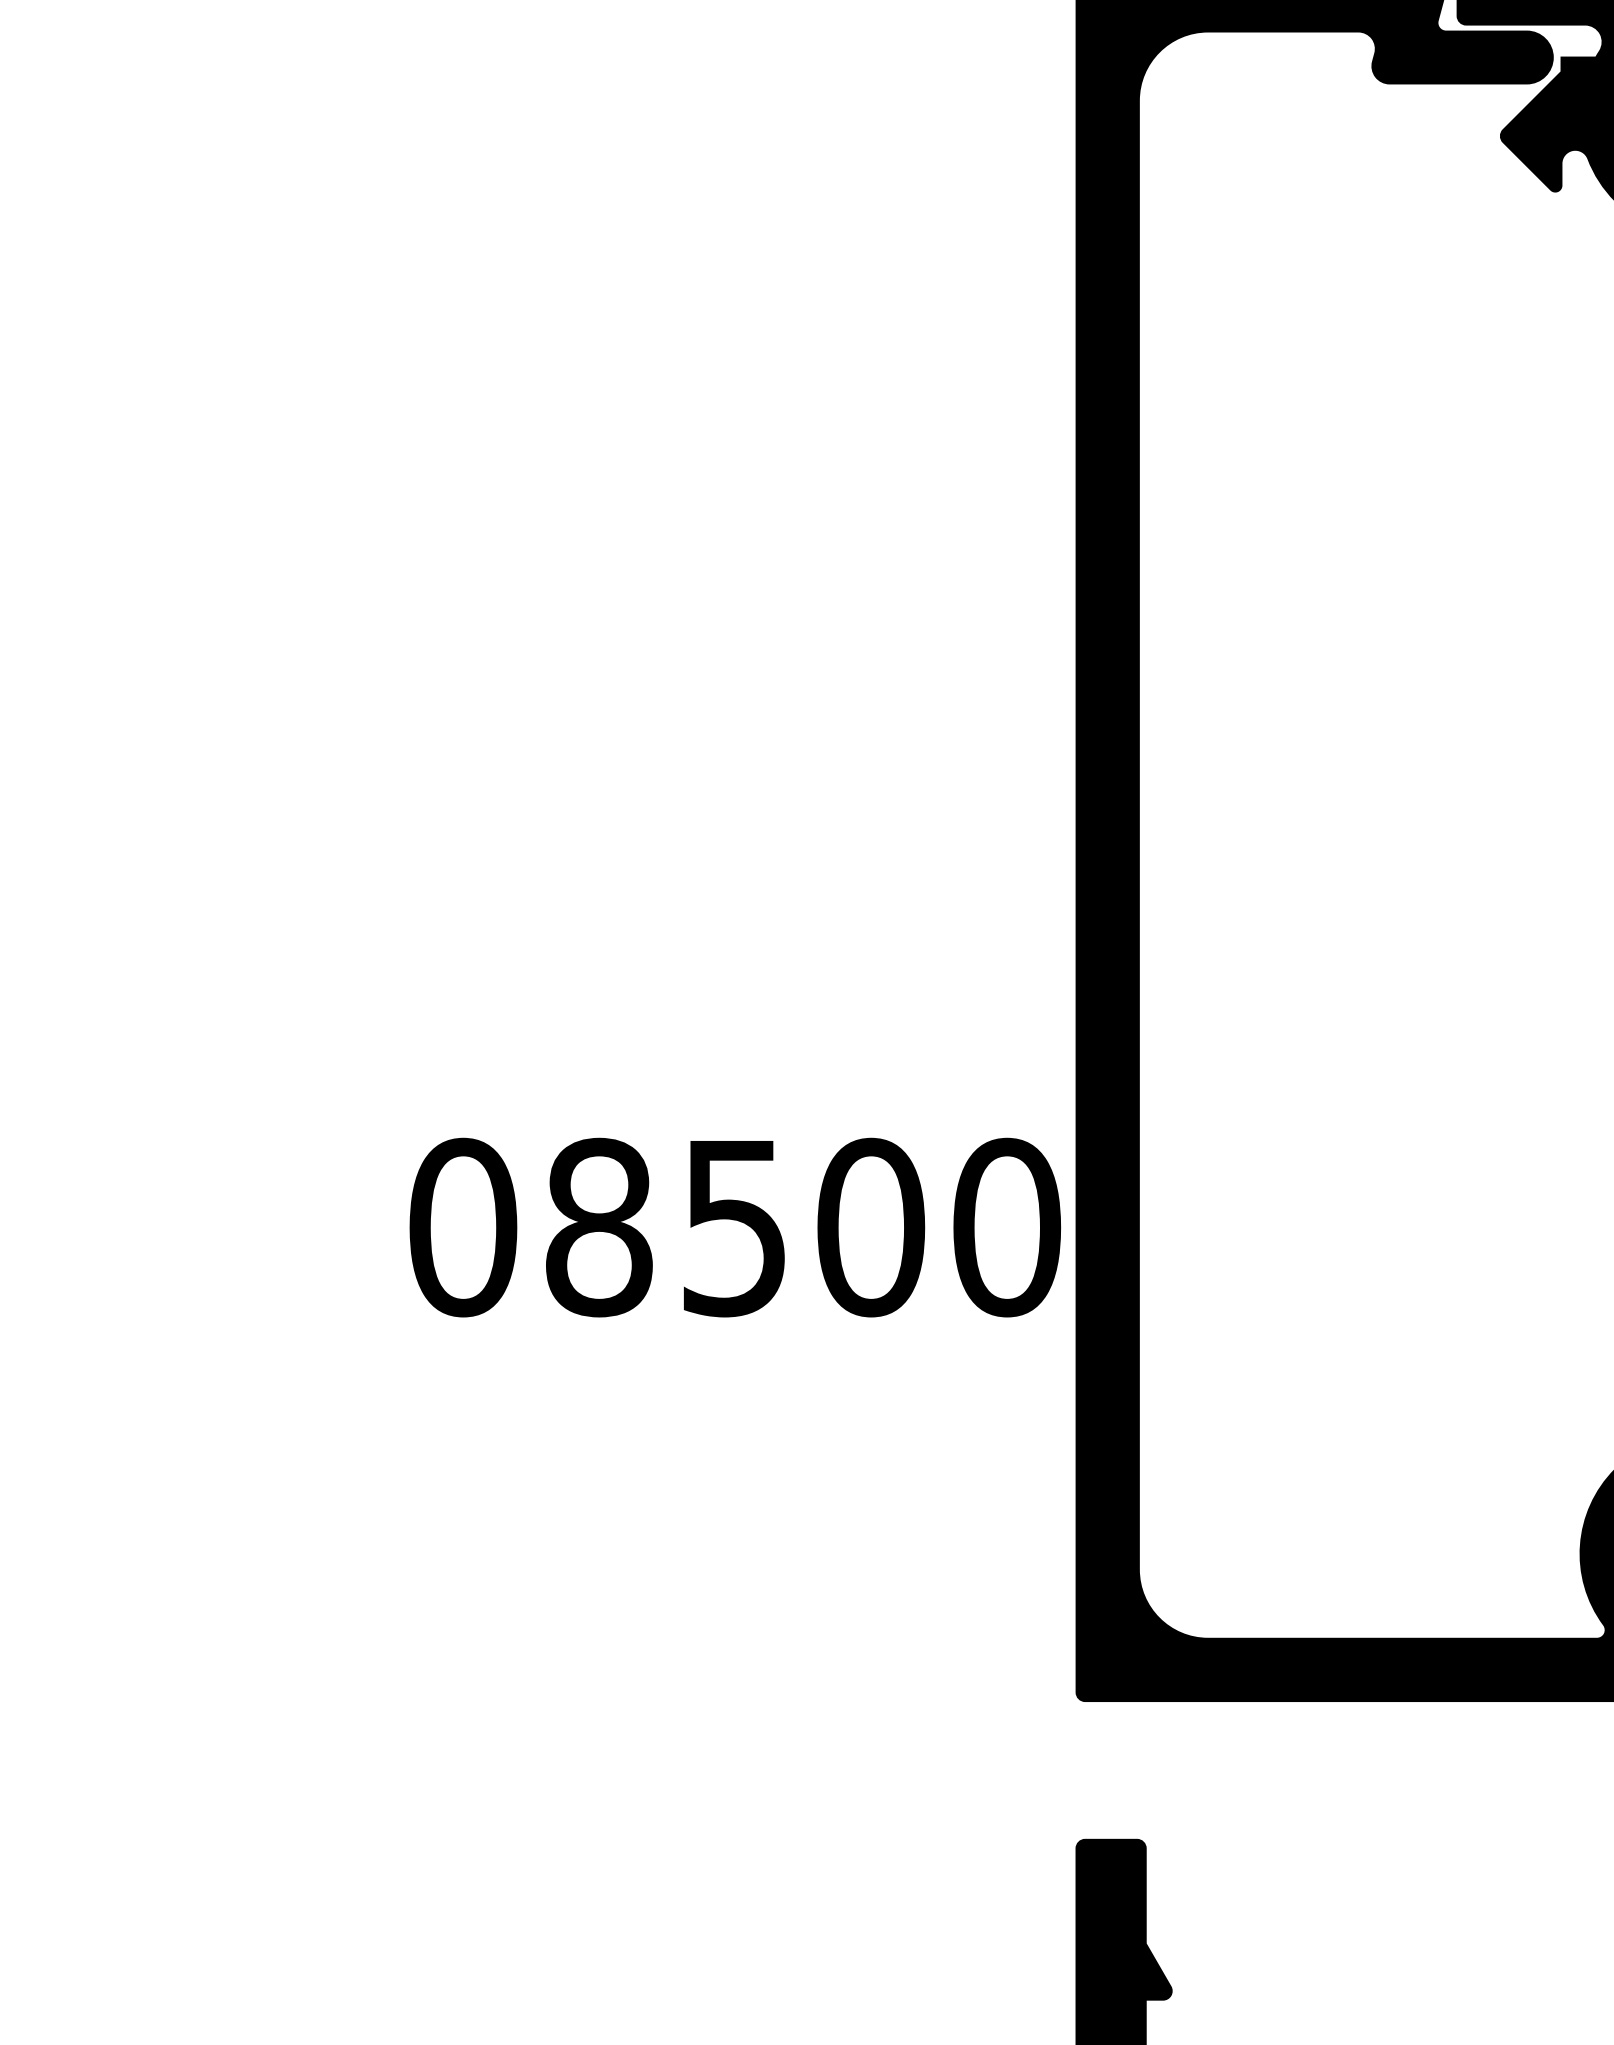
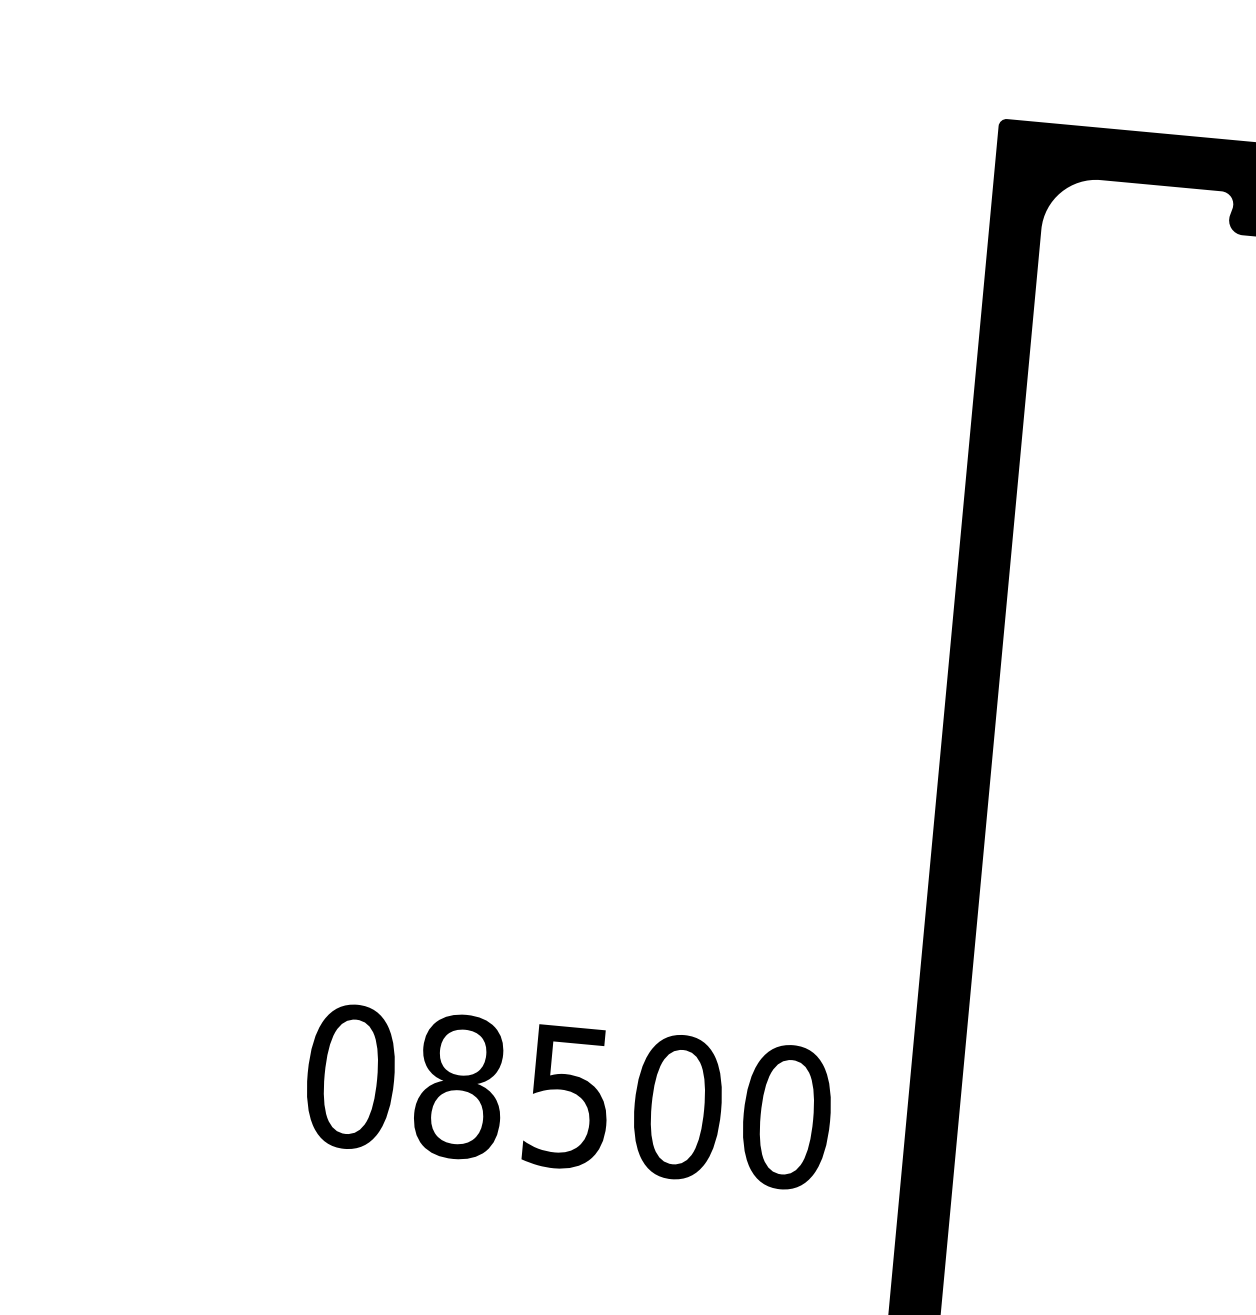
text: (734, 1227) -> (568, 1096), moved

